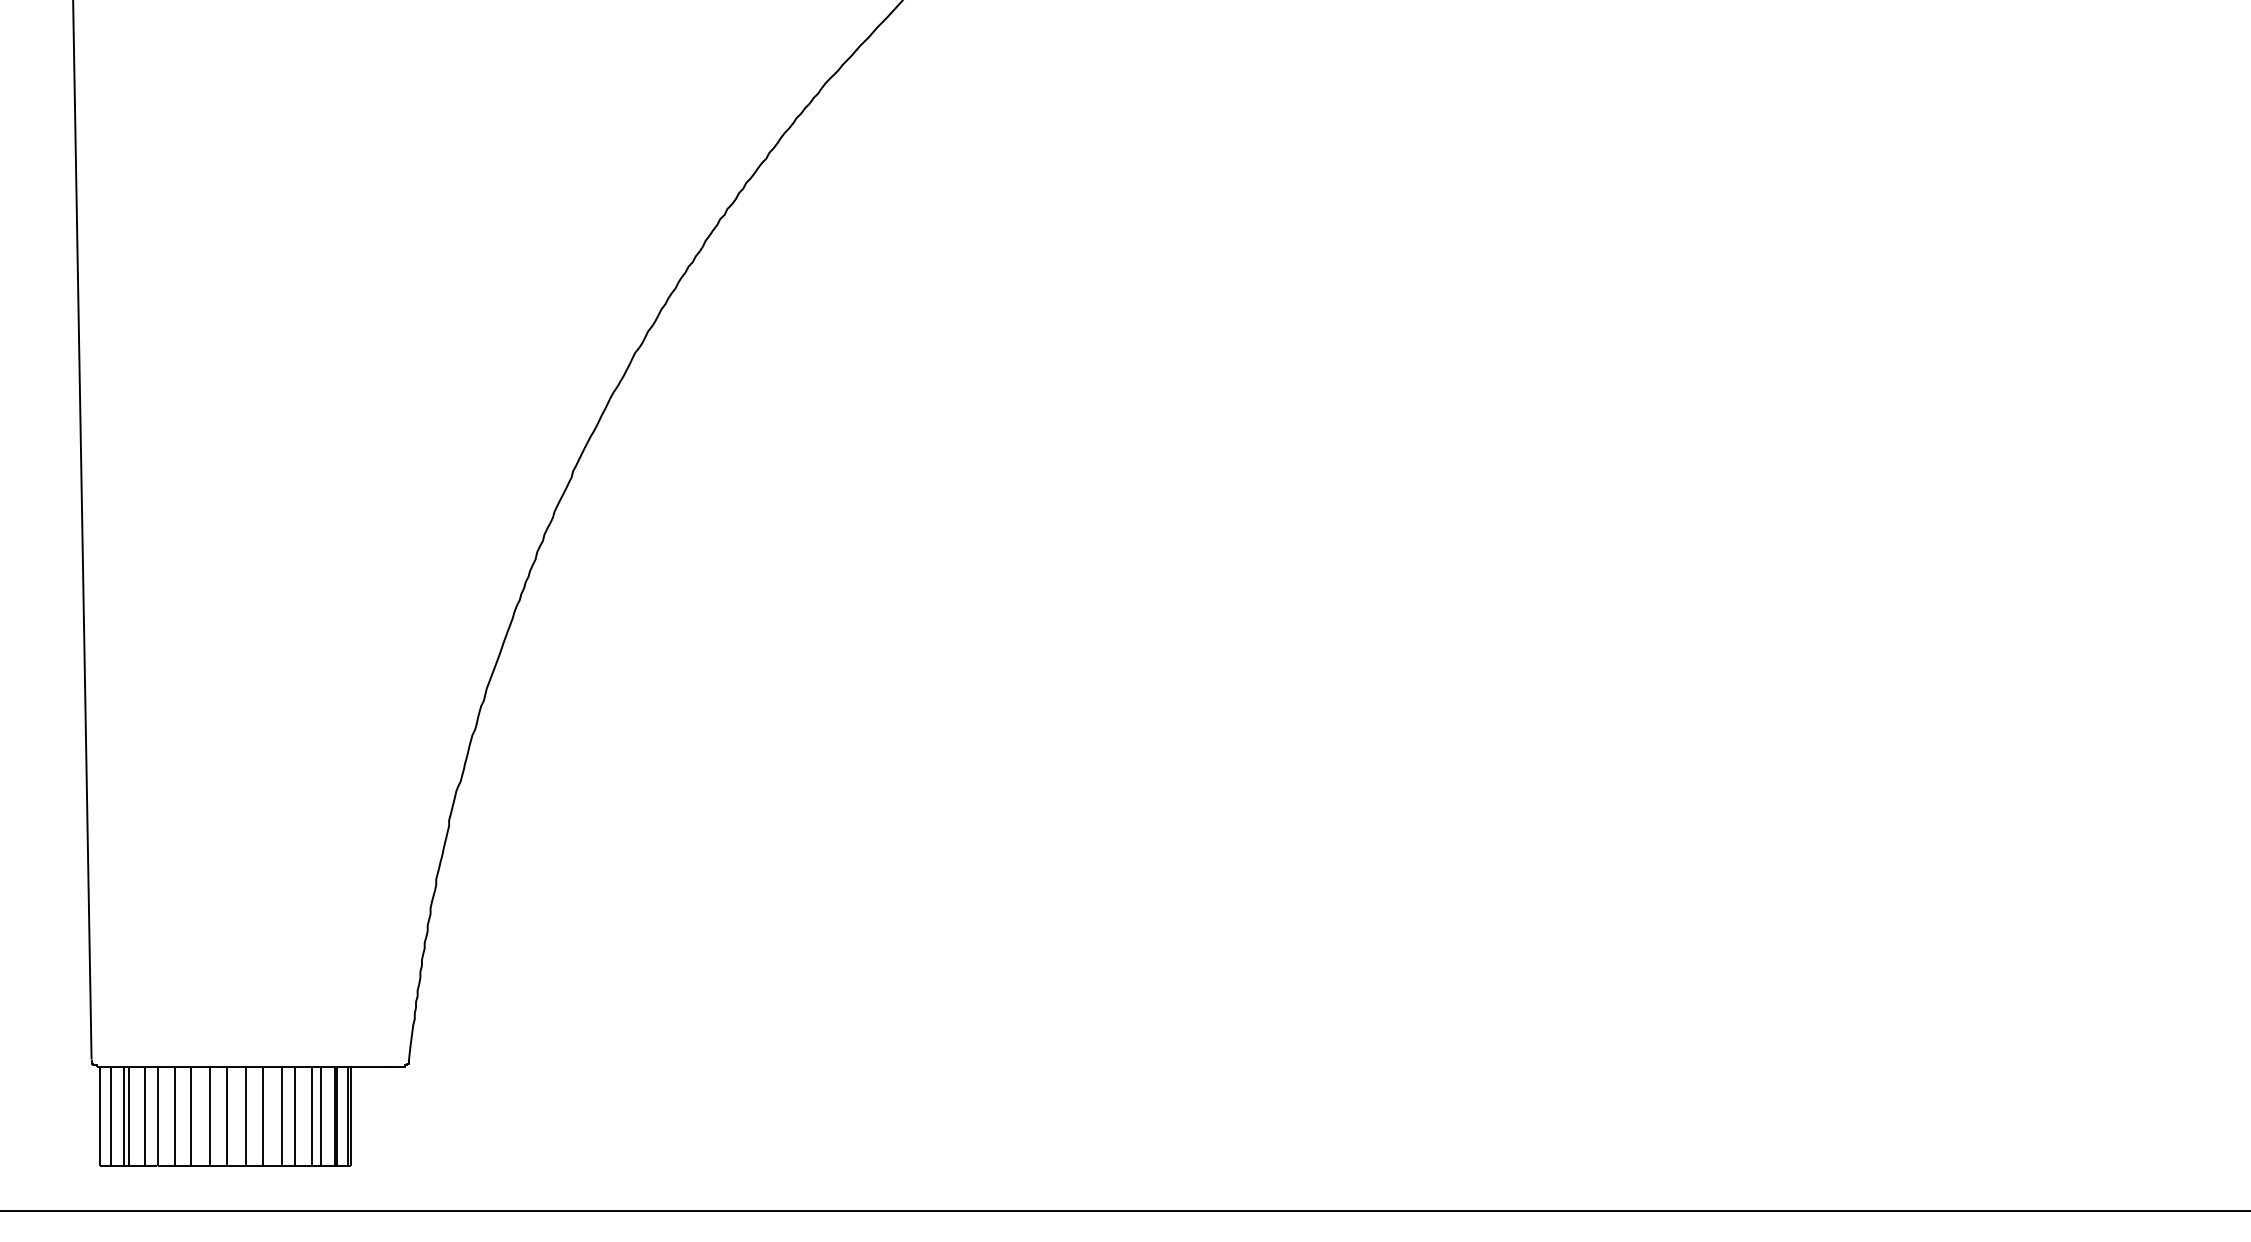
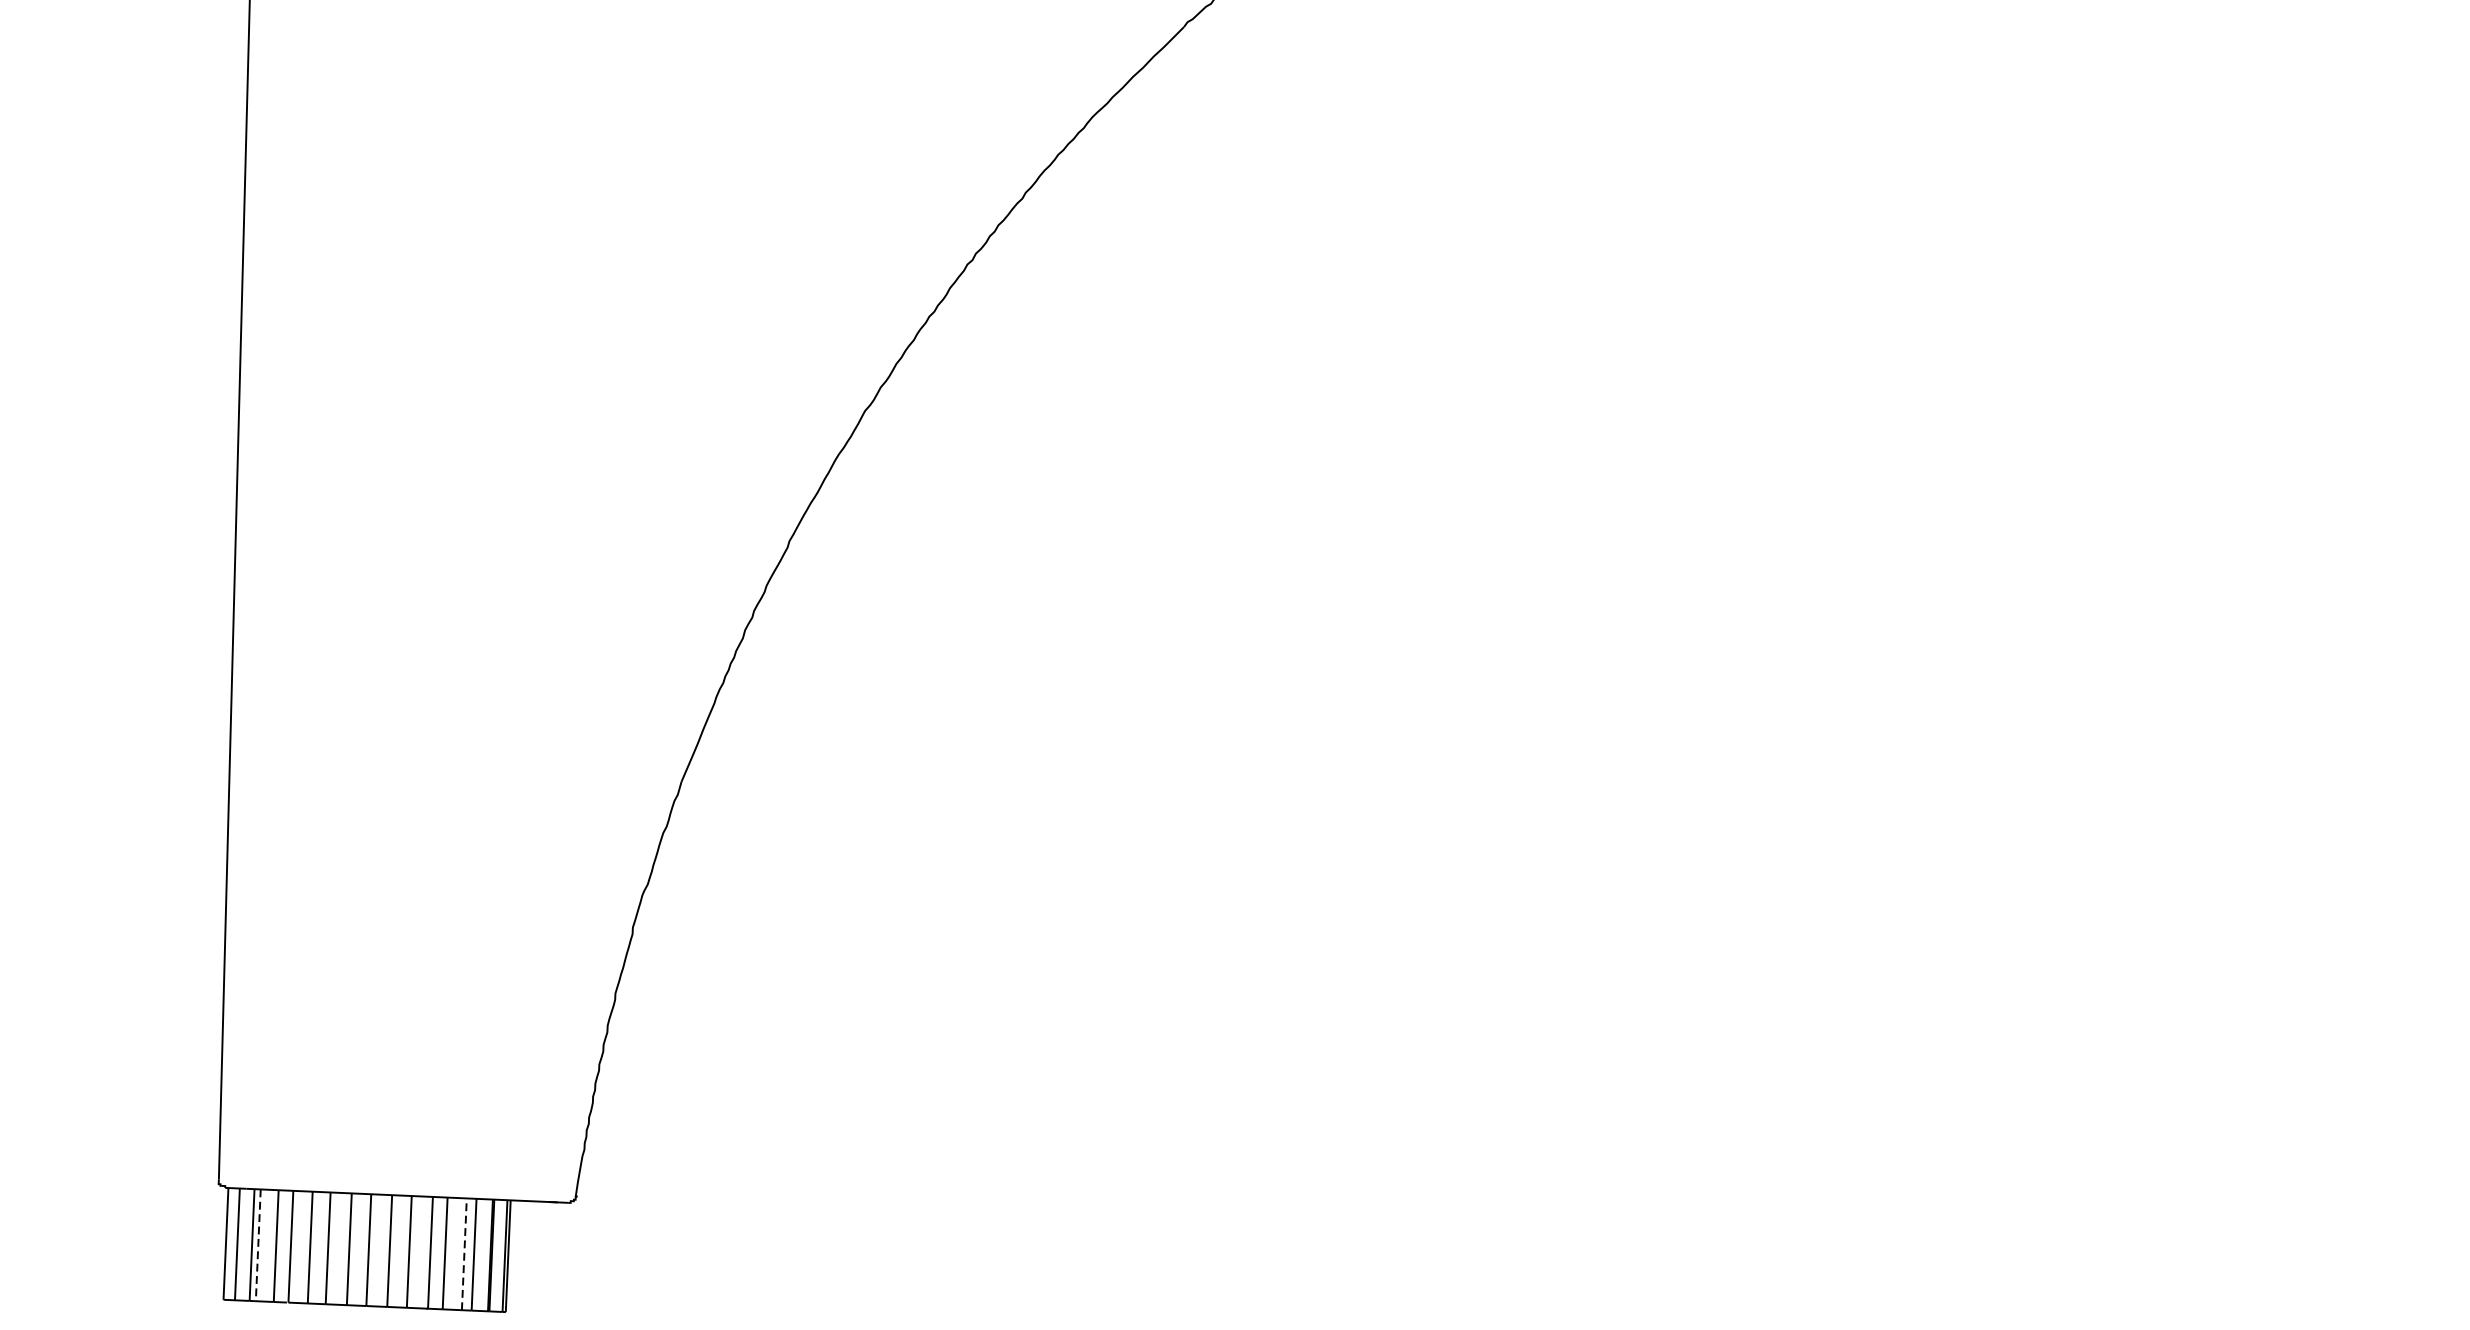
line: (129, 1116) -> (258, 1245), solid -> dashed
line: (312, 1116) -> (464, 1254), solid -> dashed

